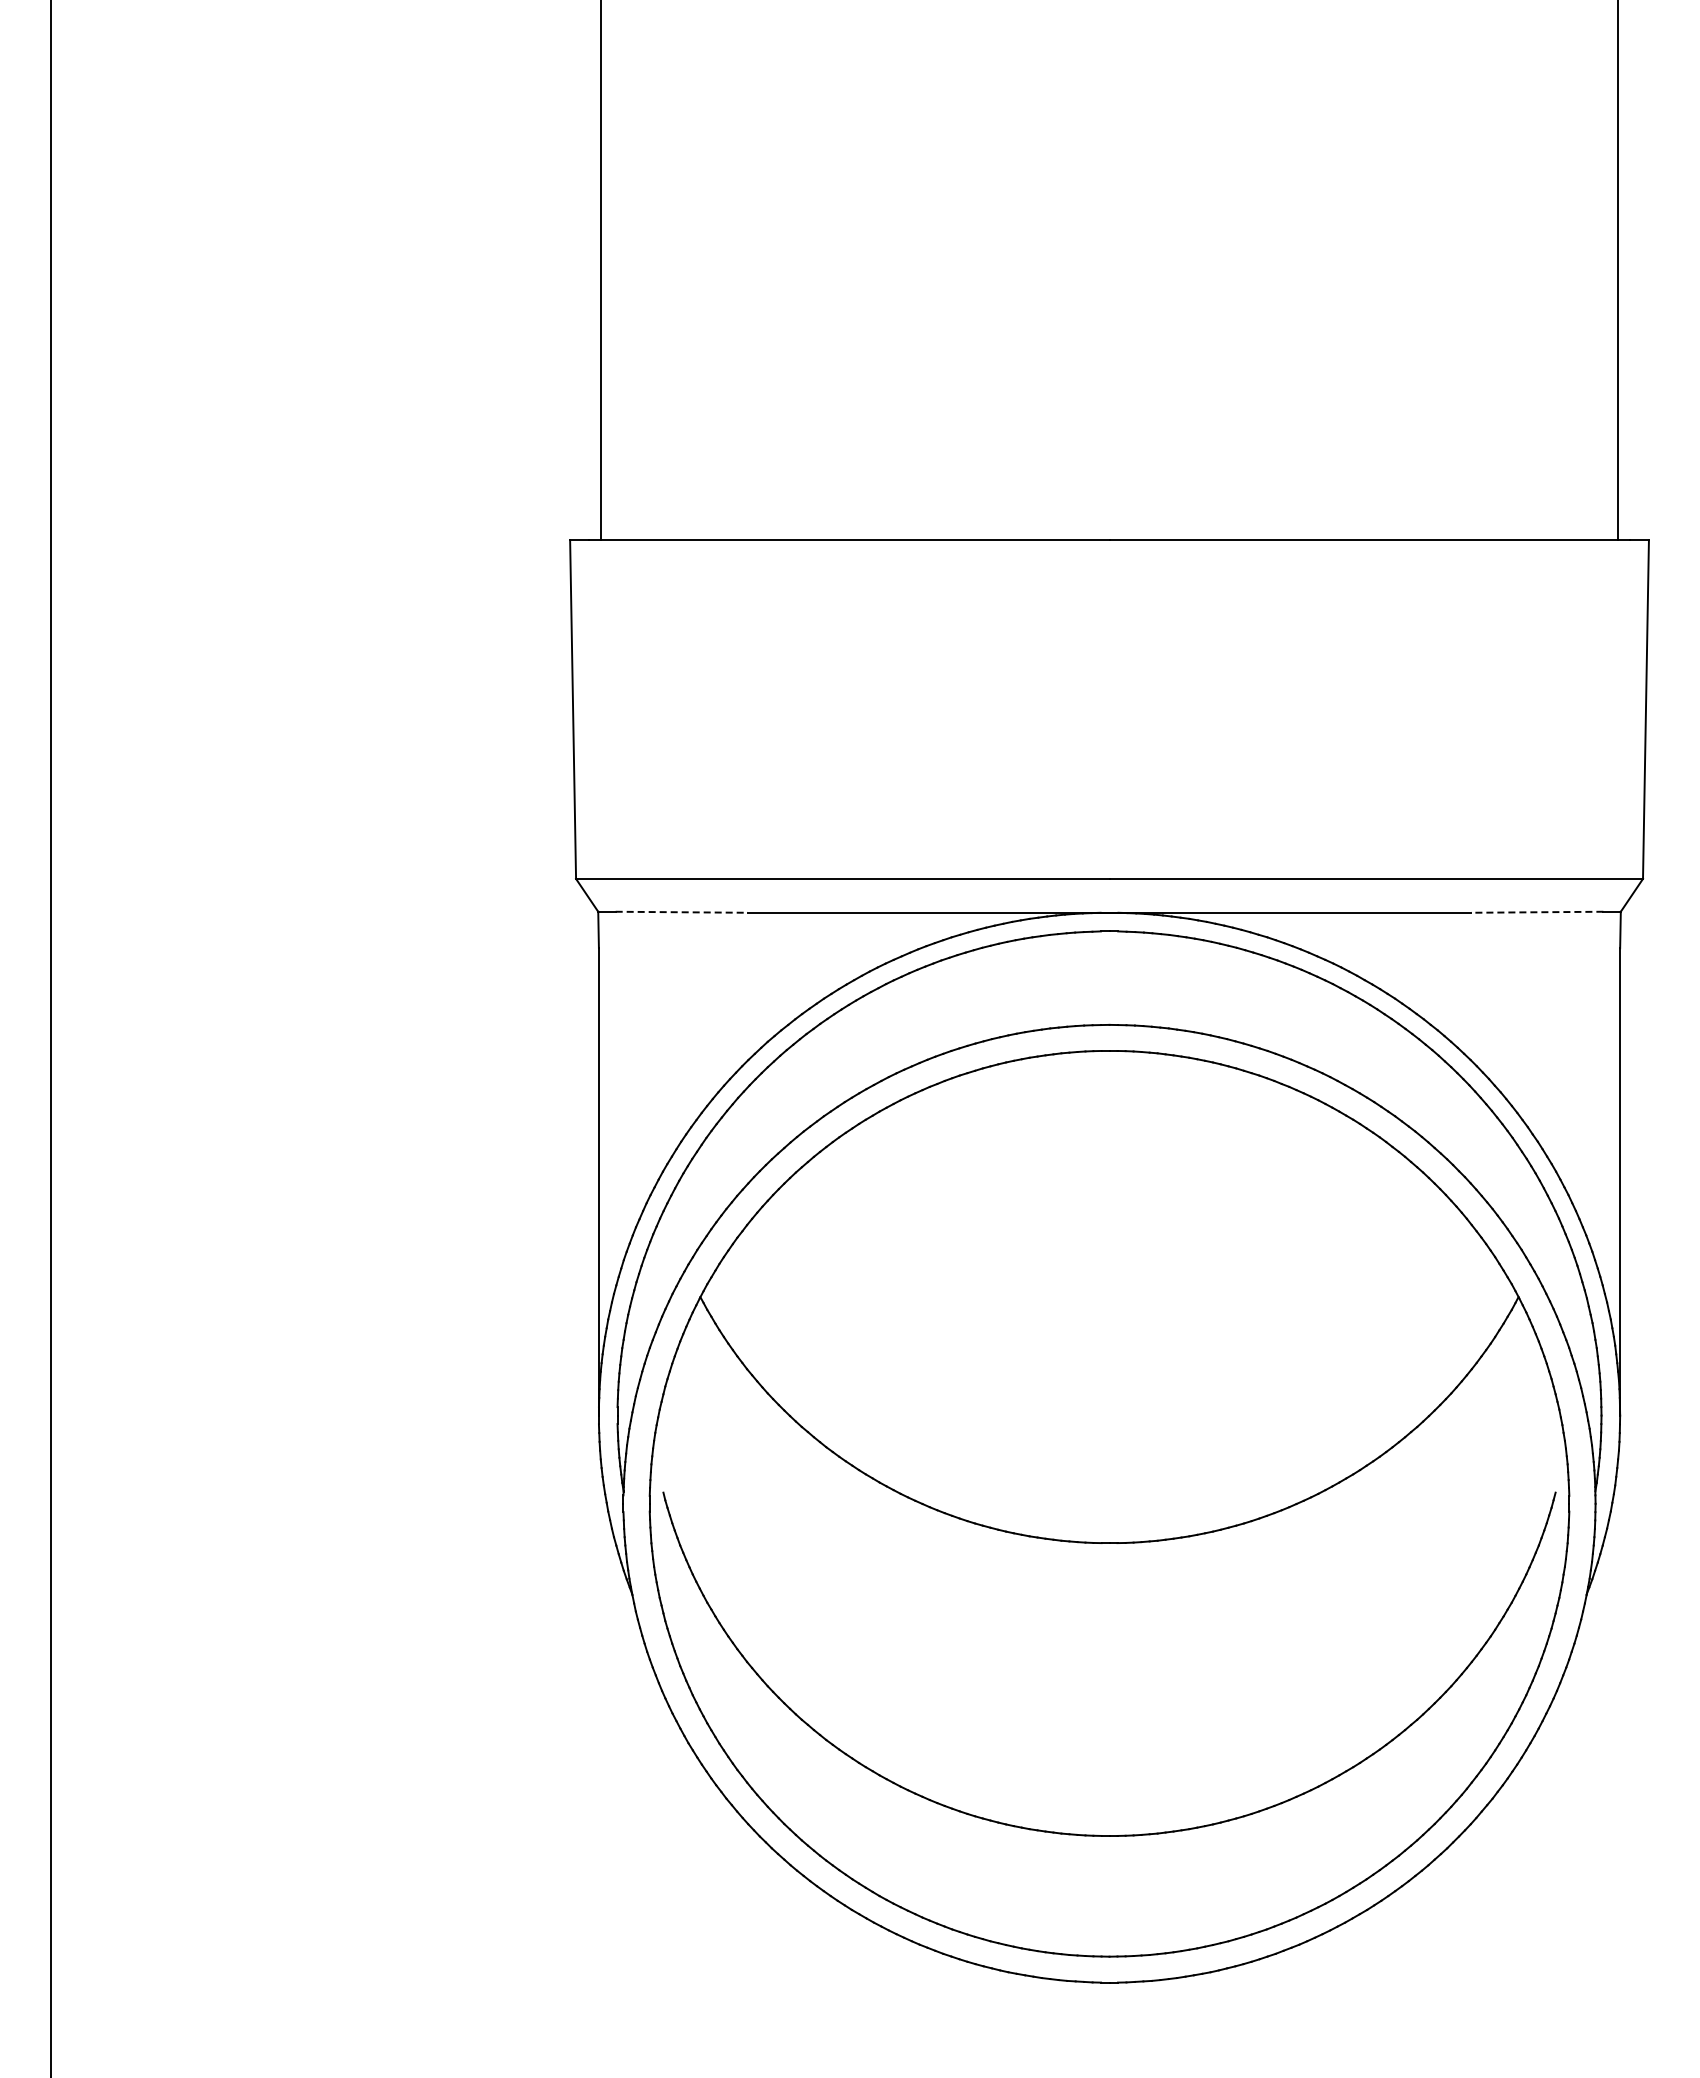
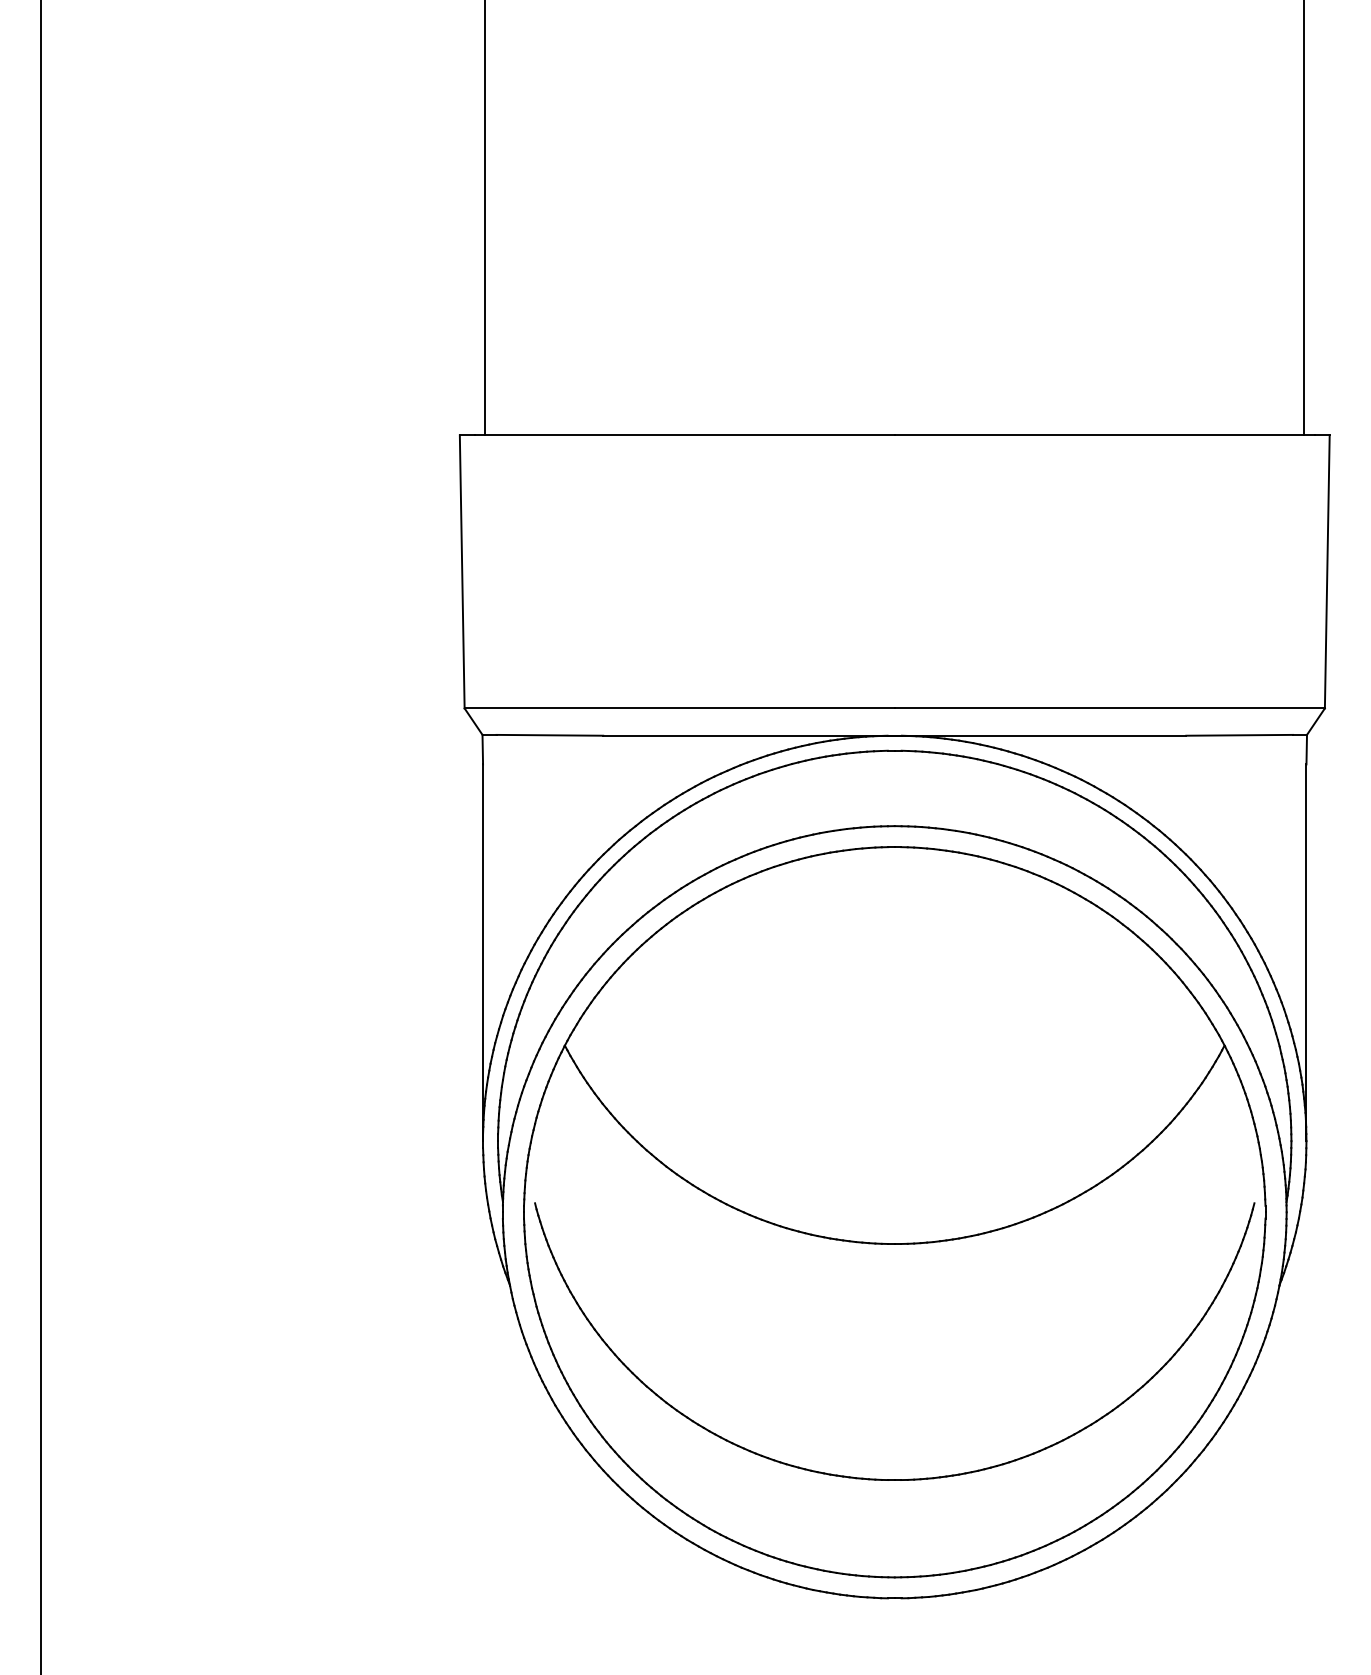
line: (682, 912) -> (550, 735), dashed -> solid
line: (1536, 912) -> (1239, 735), dashed -> solid

